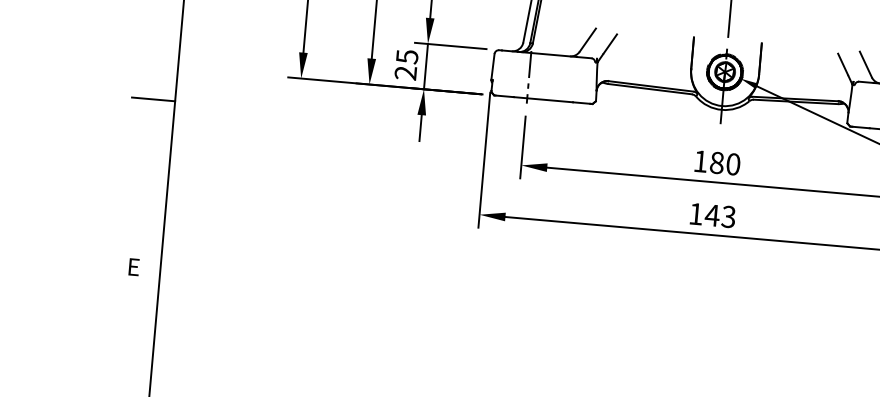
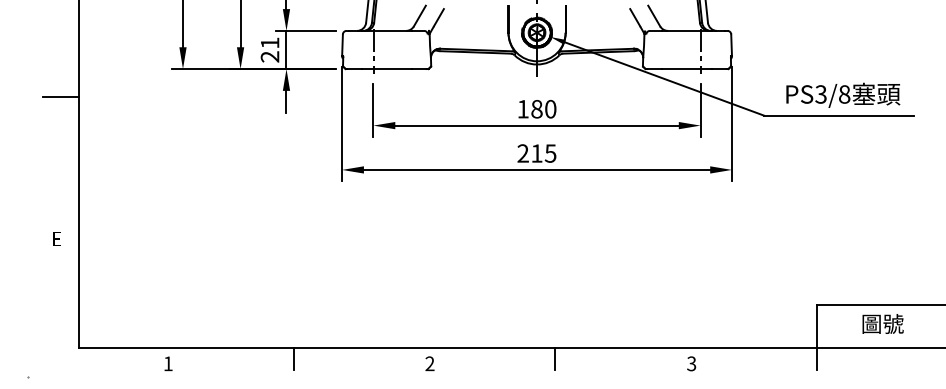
text: (407, 56) -> (270, 42), 25 -> 21
text: (711, 215) -> (536, 153), 143 -> 215

